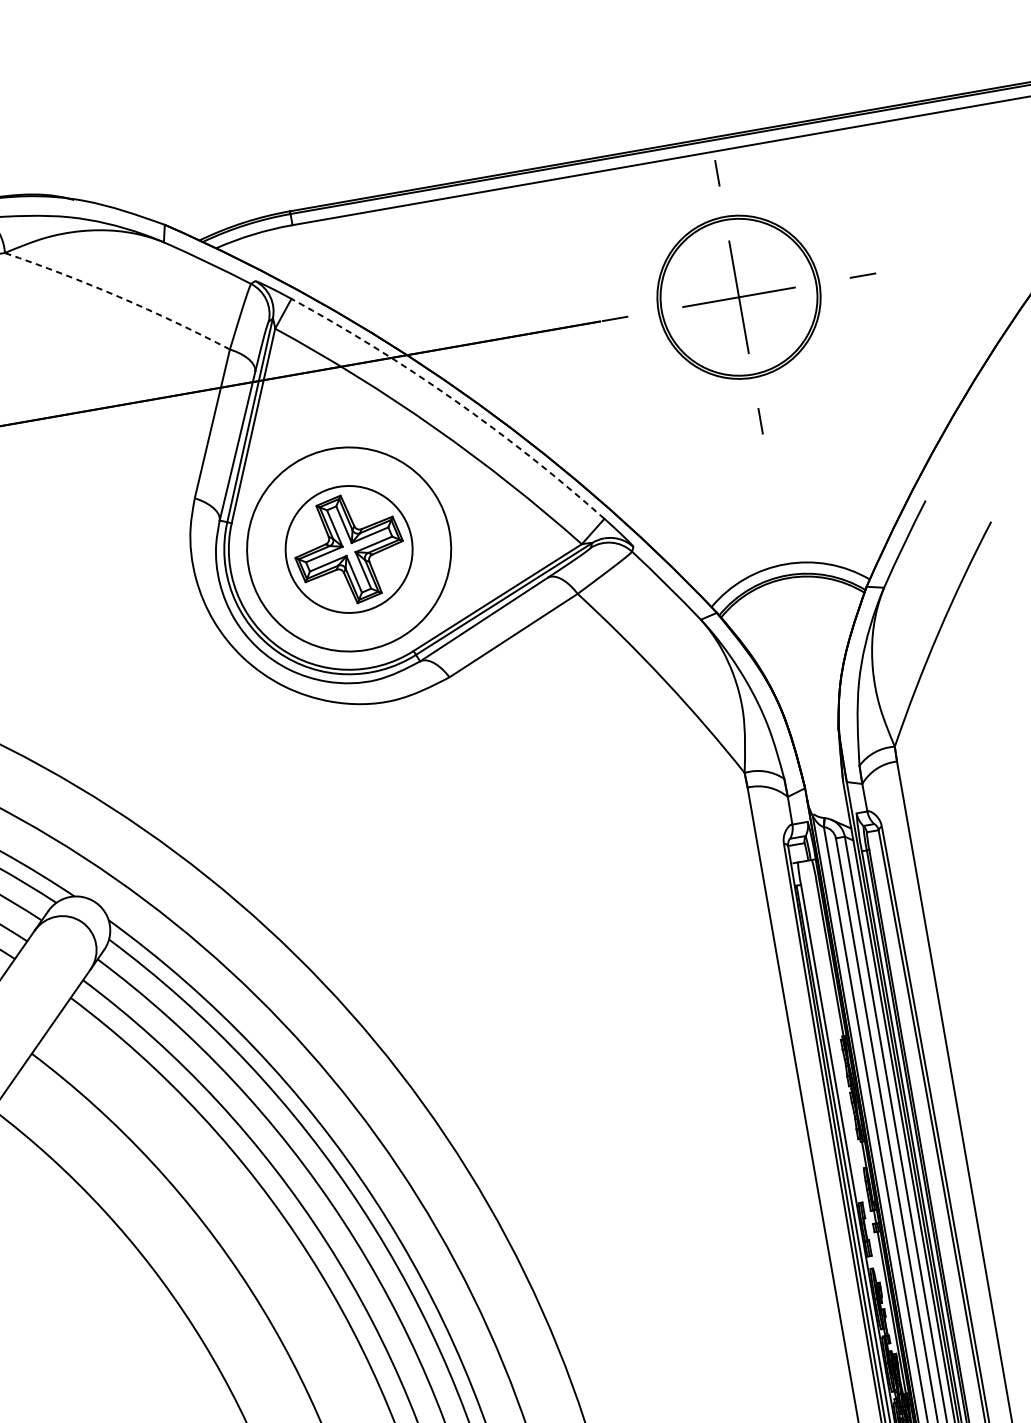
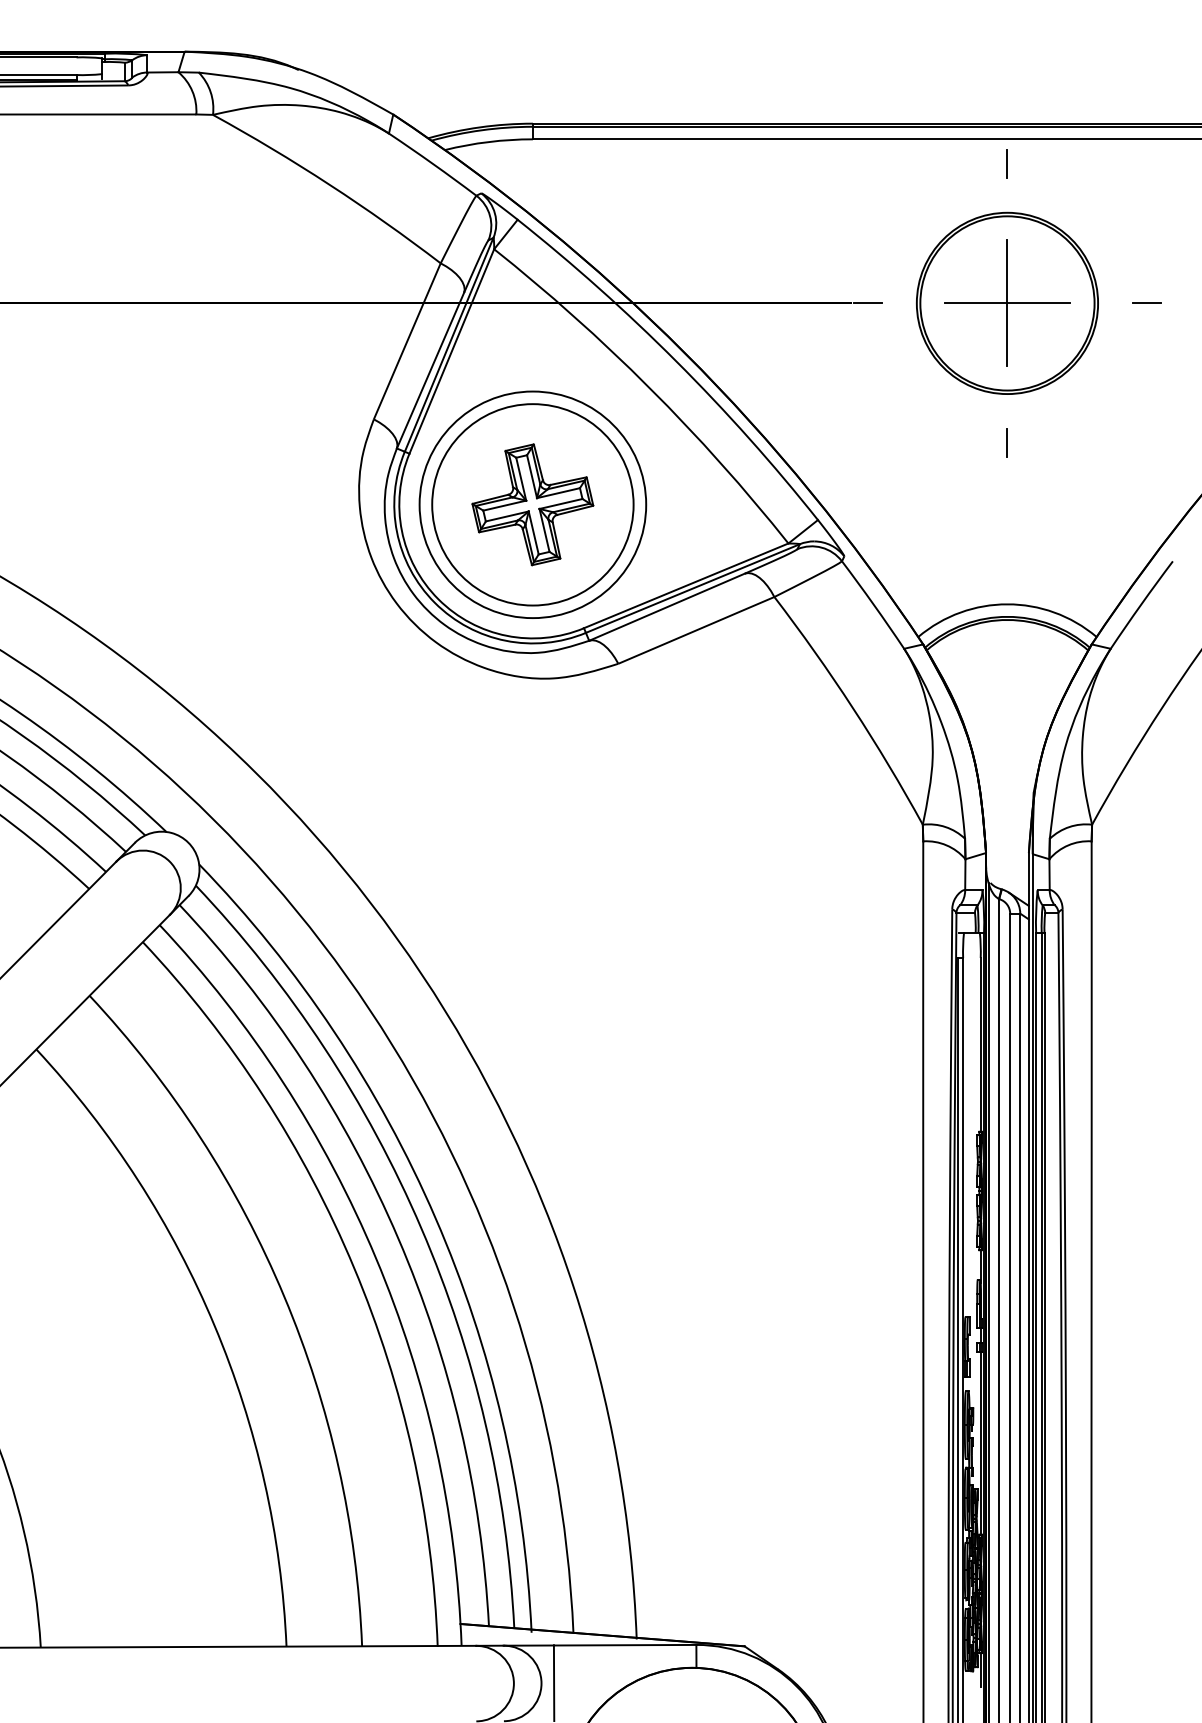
arc: (119, 296) -> (329, 184), dashed -> solid
arc: (454, 400) -> (676, 361), dashed -> solid
circle: (348, 549) -> (532, 504), size x1.43

